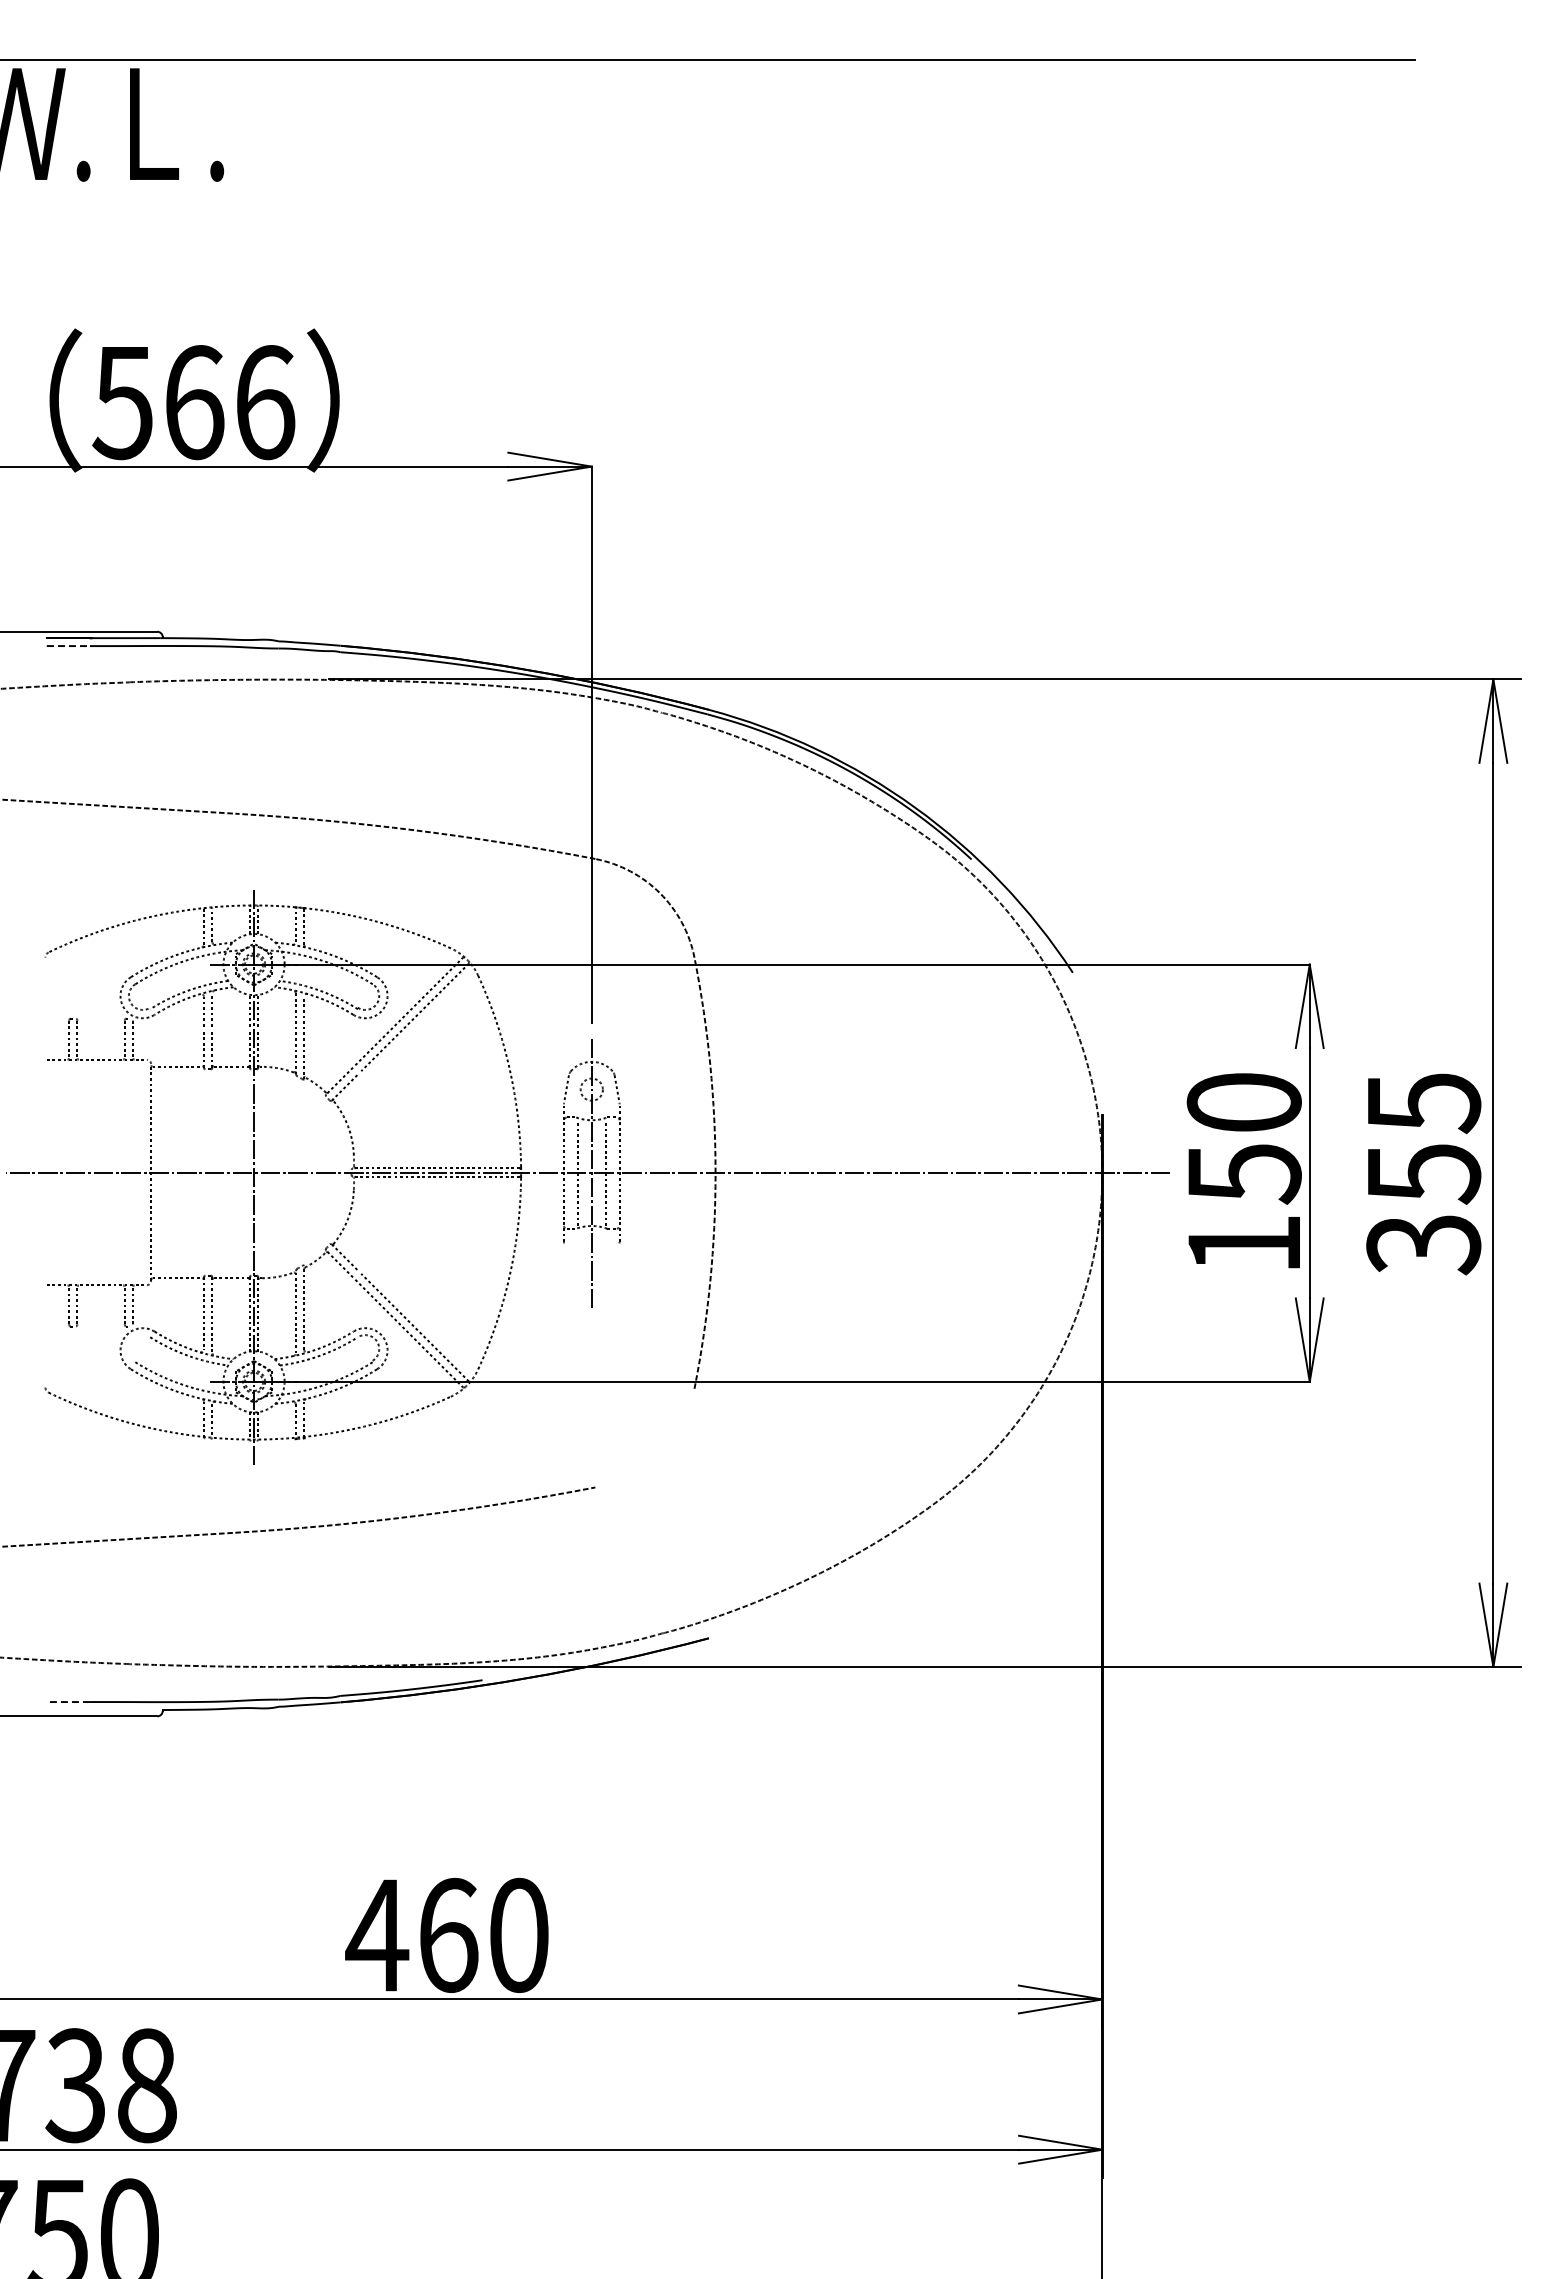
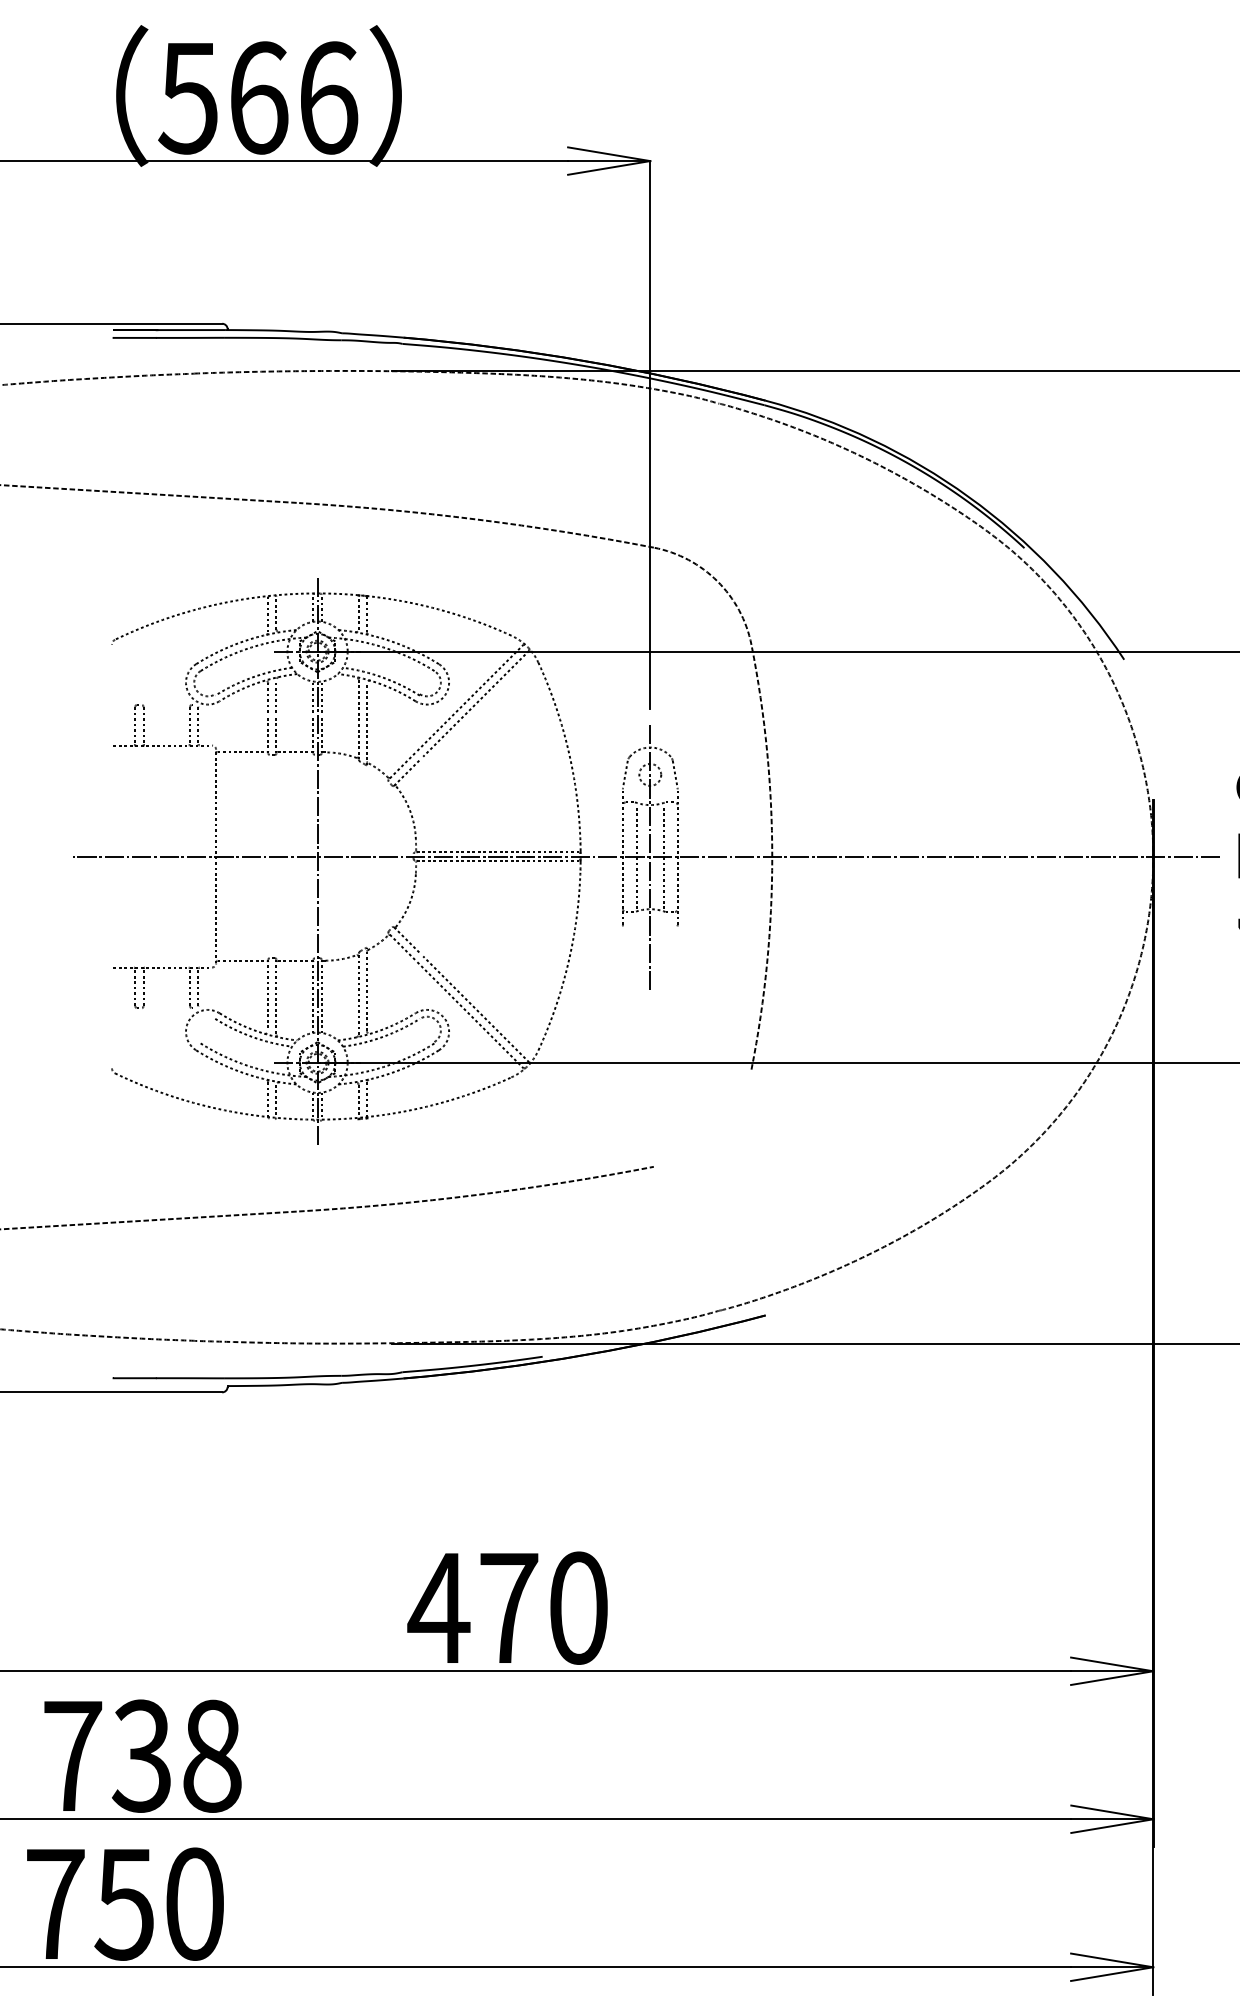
line: (68, 646) -> (134, 338), dashed -> solid
line: (67, 1702) -> (133, 1378), dashed -> solid
text: (448, 1935) -> (509, 1608), 460 -> 470

